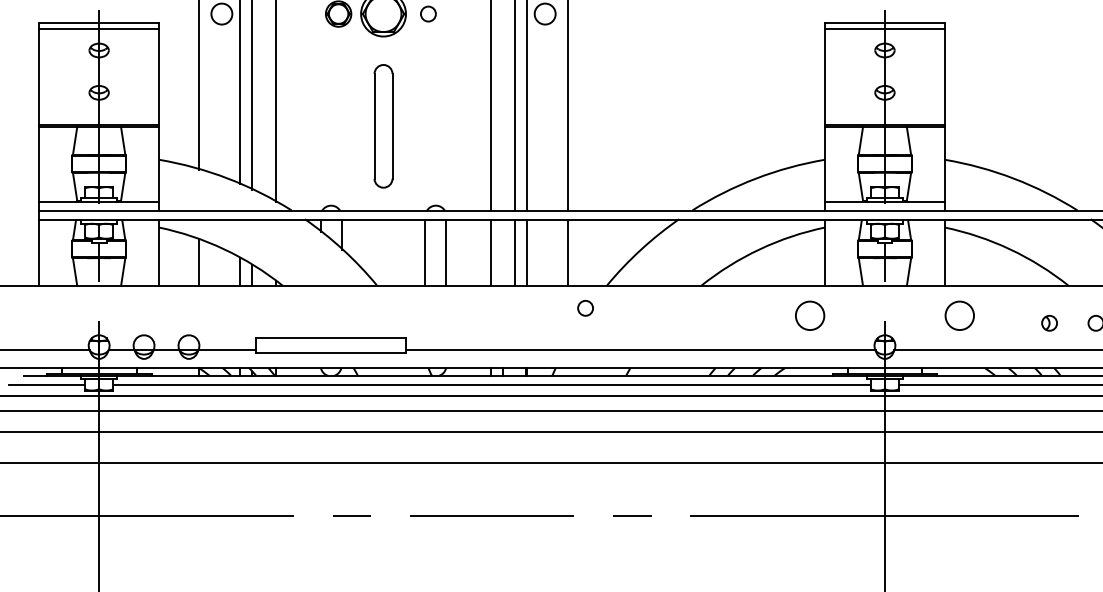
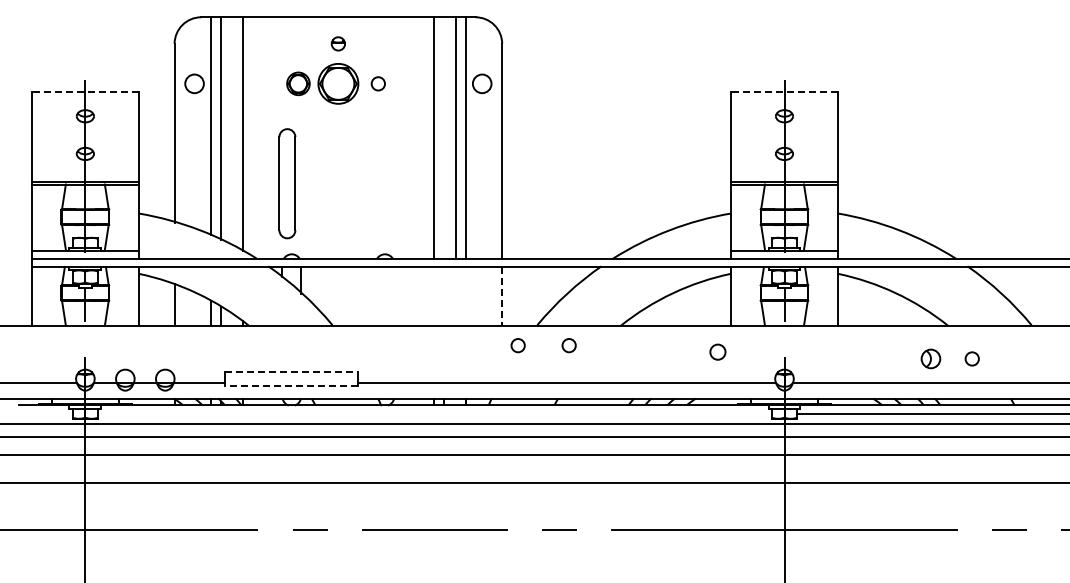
line: (98, 22) -> (84, 91), solid -> dashed
line: (884, 22) -> (784, 91), solid -> dashed
line: (99, 29) -> (85, 97), removed
line: (884, 29) -> (784, 97), removed
part: (383, 126) -> (287, 183), moved
line: (425, 253) -> (375, 296), removed
line: (446, 253) -> (394, 296), removed
line: (491, 253) -> (434, 296), removed
line: (515, 253) -> (455, 296), removed
line: (527, 253) -> (466, 296), removed
line: (567, 253) -> (502, 296), solid -> dashed
circle: (642, 308) -> (568, 345), added
circle: (809, 314) -> (717, 351), size x0.6
circle: (959, 314) -> (850, 351), removed
part: (1049, 322) -> (930, 358), size x1.4
line: (330, 338) -> (291, 372), solid -> dashed
line: (330, 353) -> (291, 385), solid -> dashed
line: (46, 384) -> (38, 413), removed
line: (491, 384) -> (434, 413), removed

